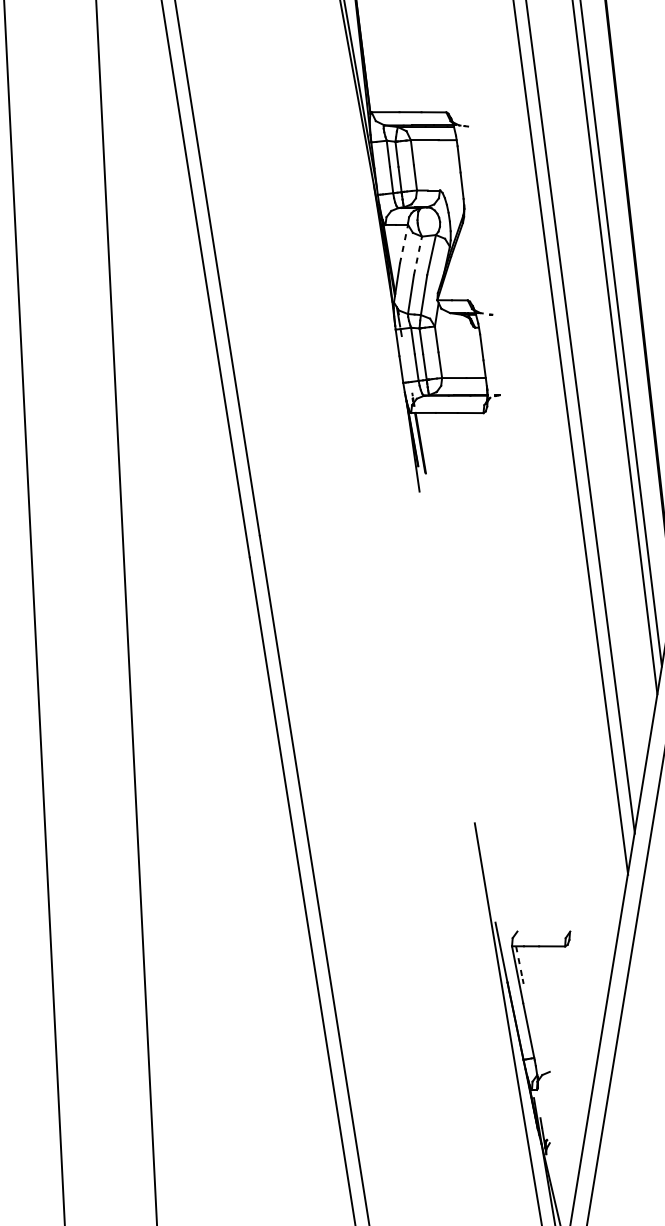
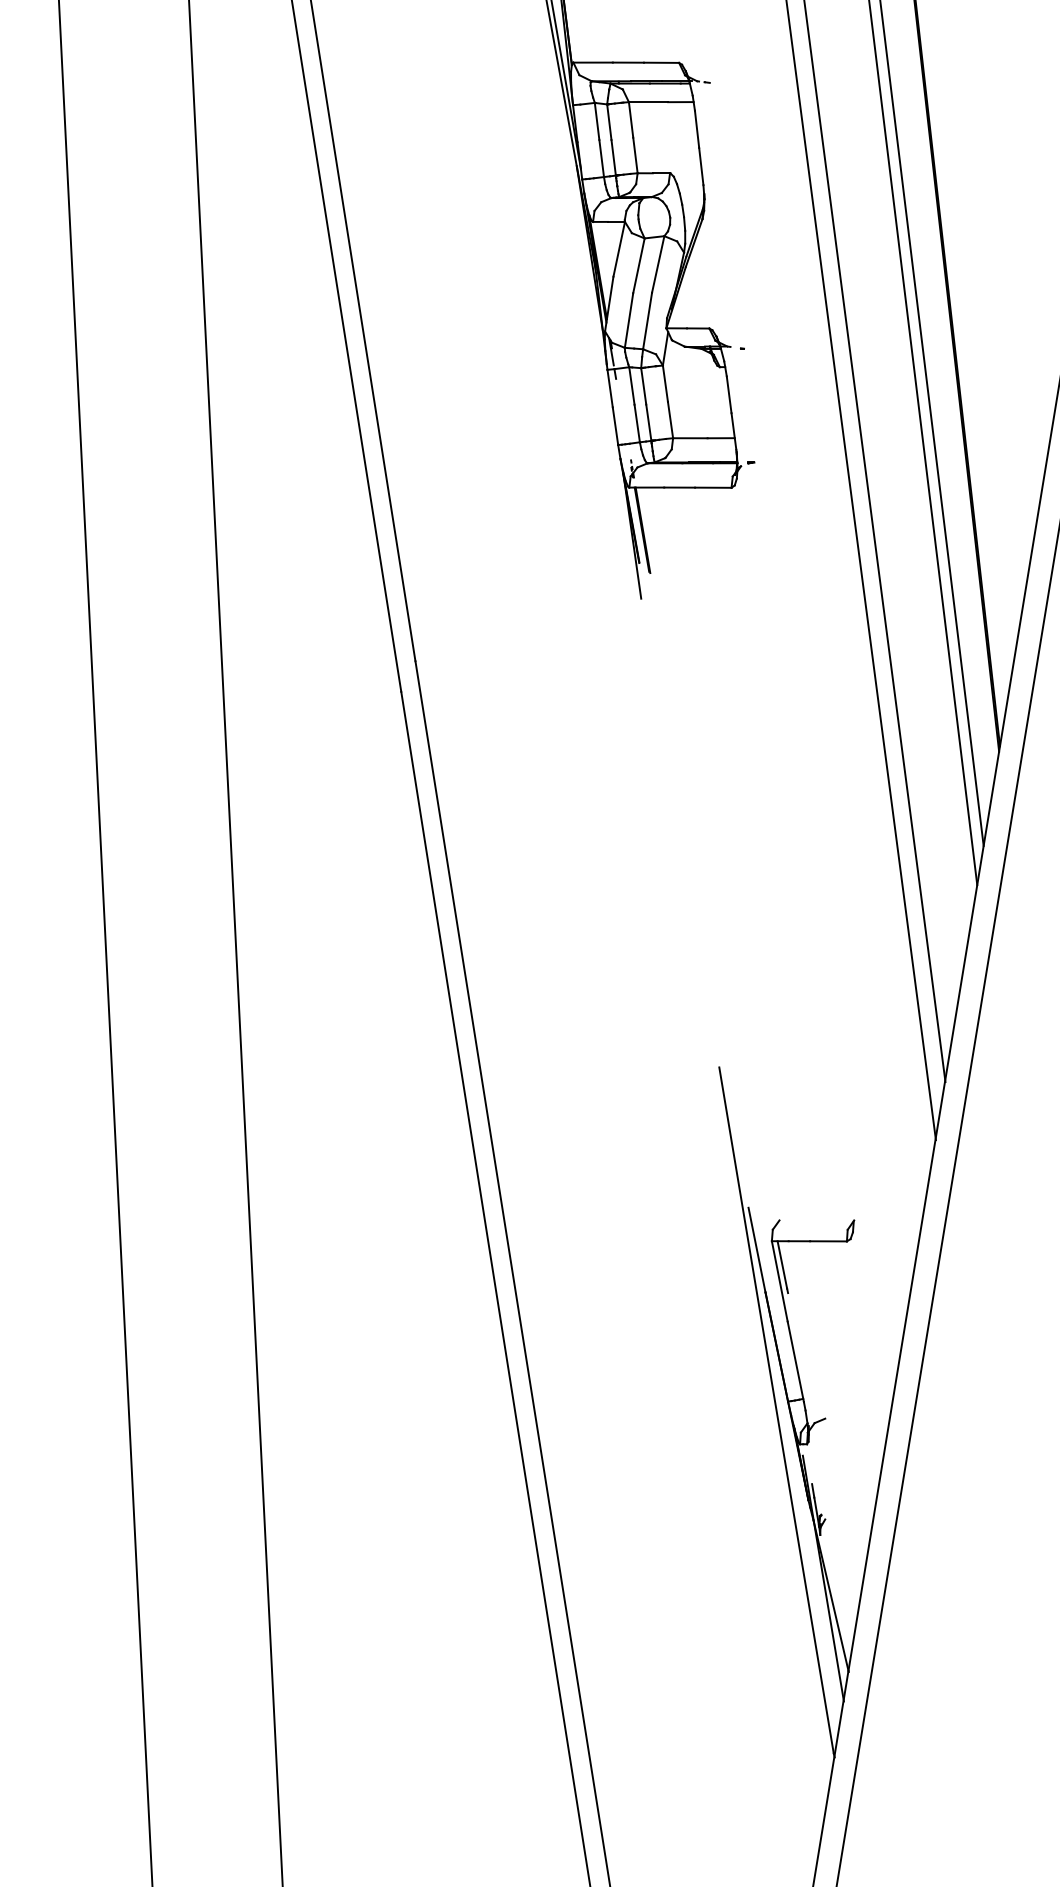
line: (404, 243) -> (619, 248), dashed -> solid
line: (417, 255) -> (638, 265), dashed -> solid
line: (519, 963) -> (782, 1265), dashed -> solid

